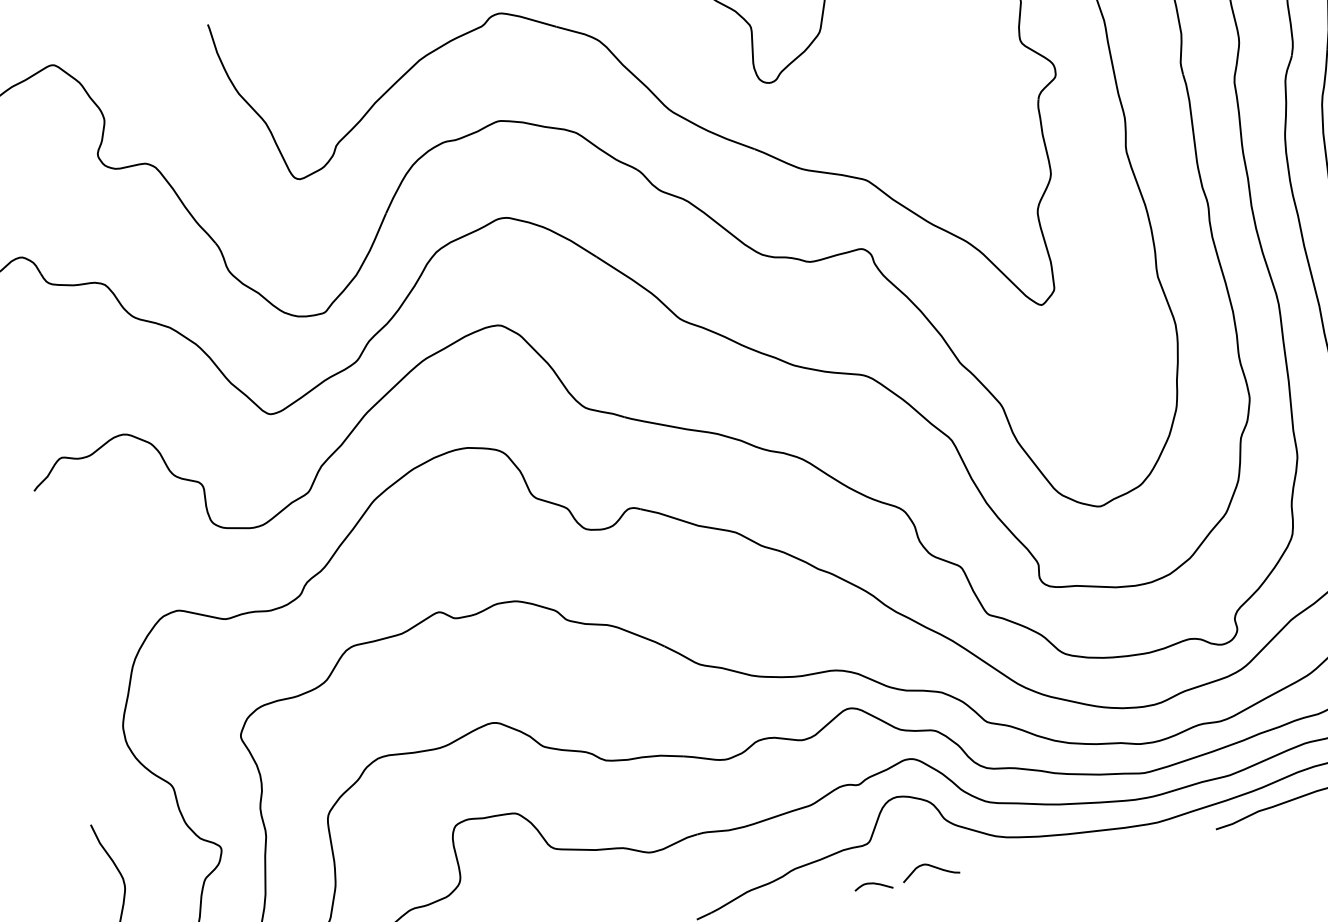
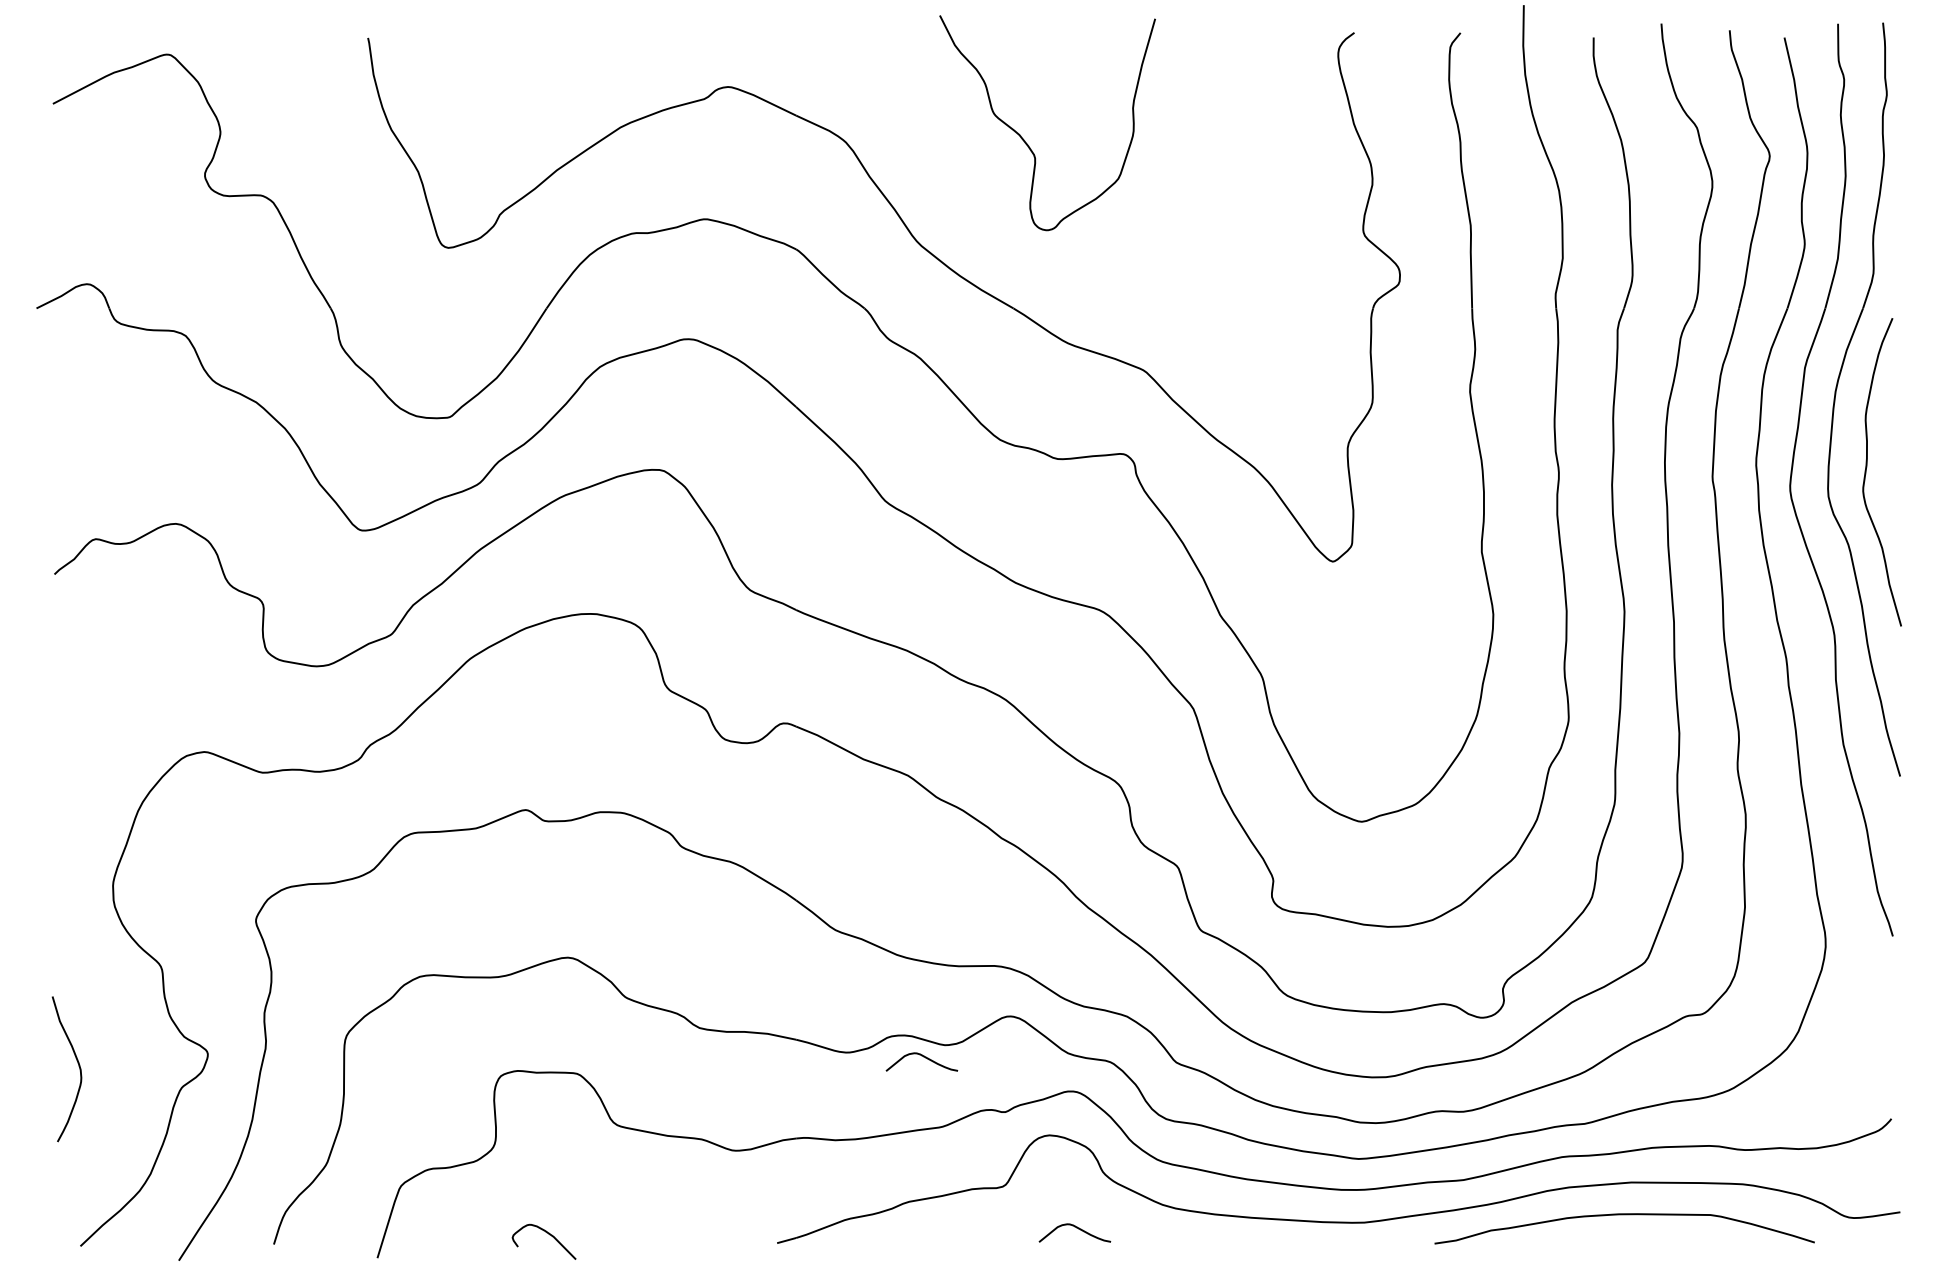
curve: (786, 752) -> (923, 1057), added
curve: (873, 884) -> (1001, 1237), removed

